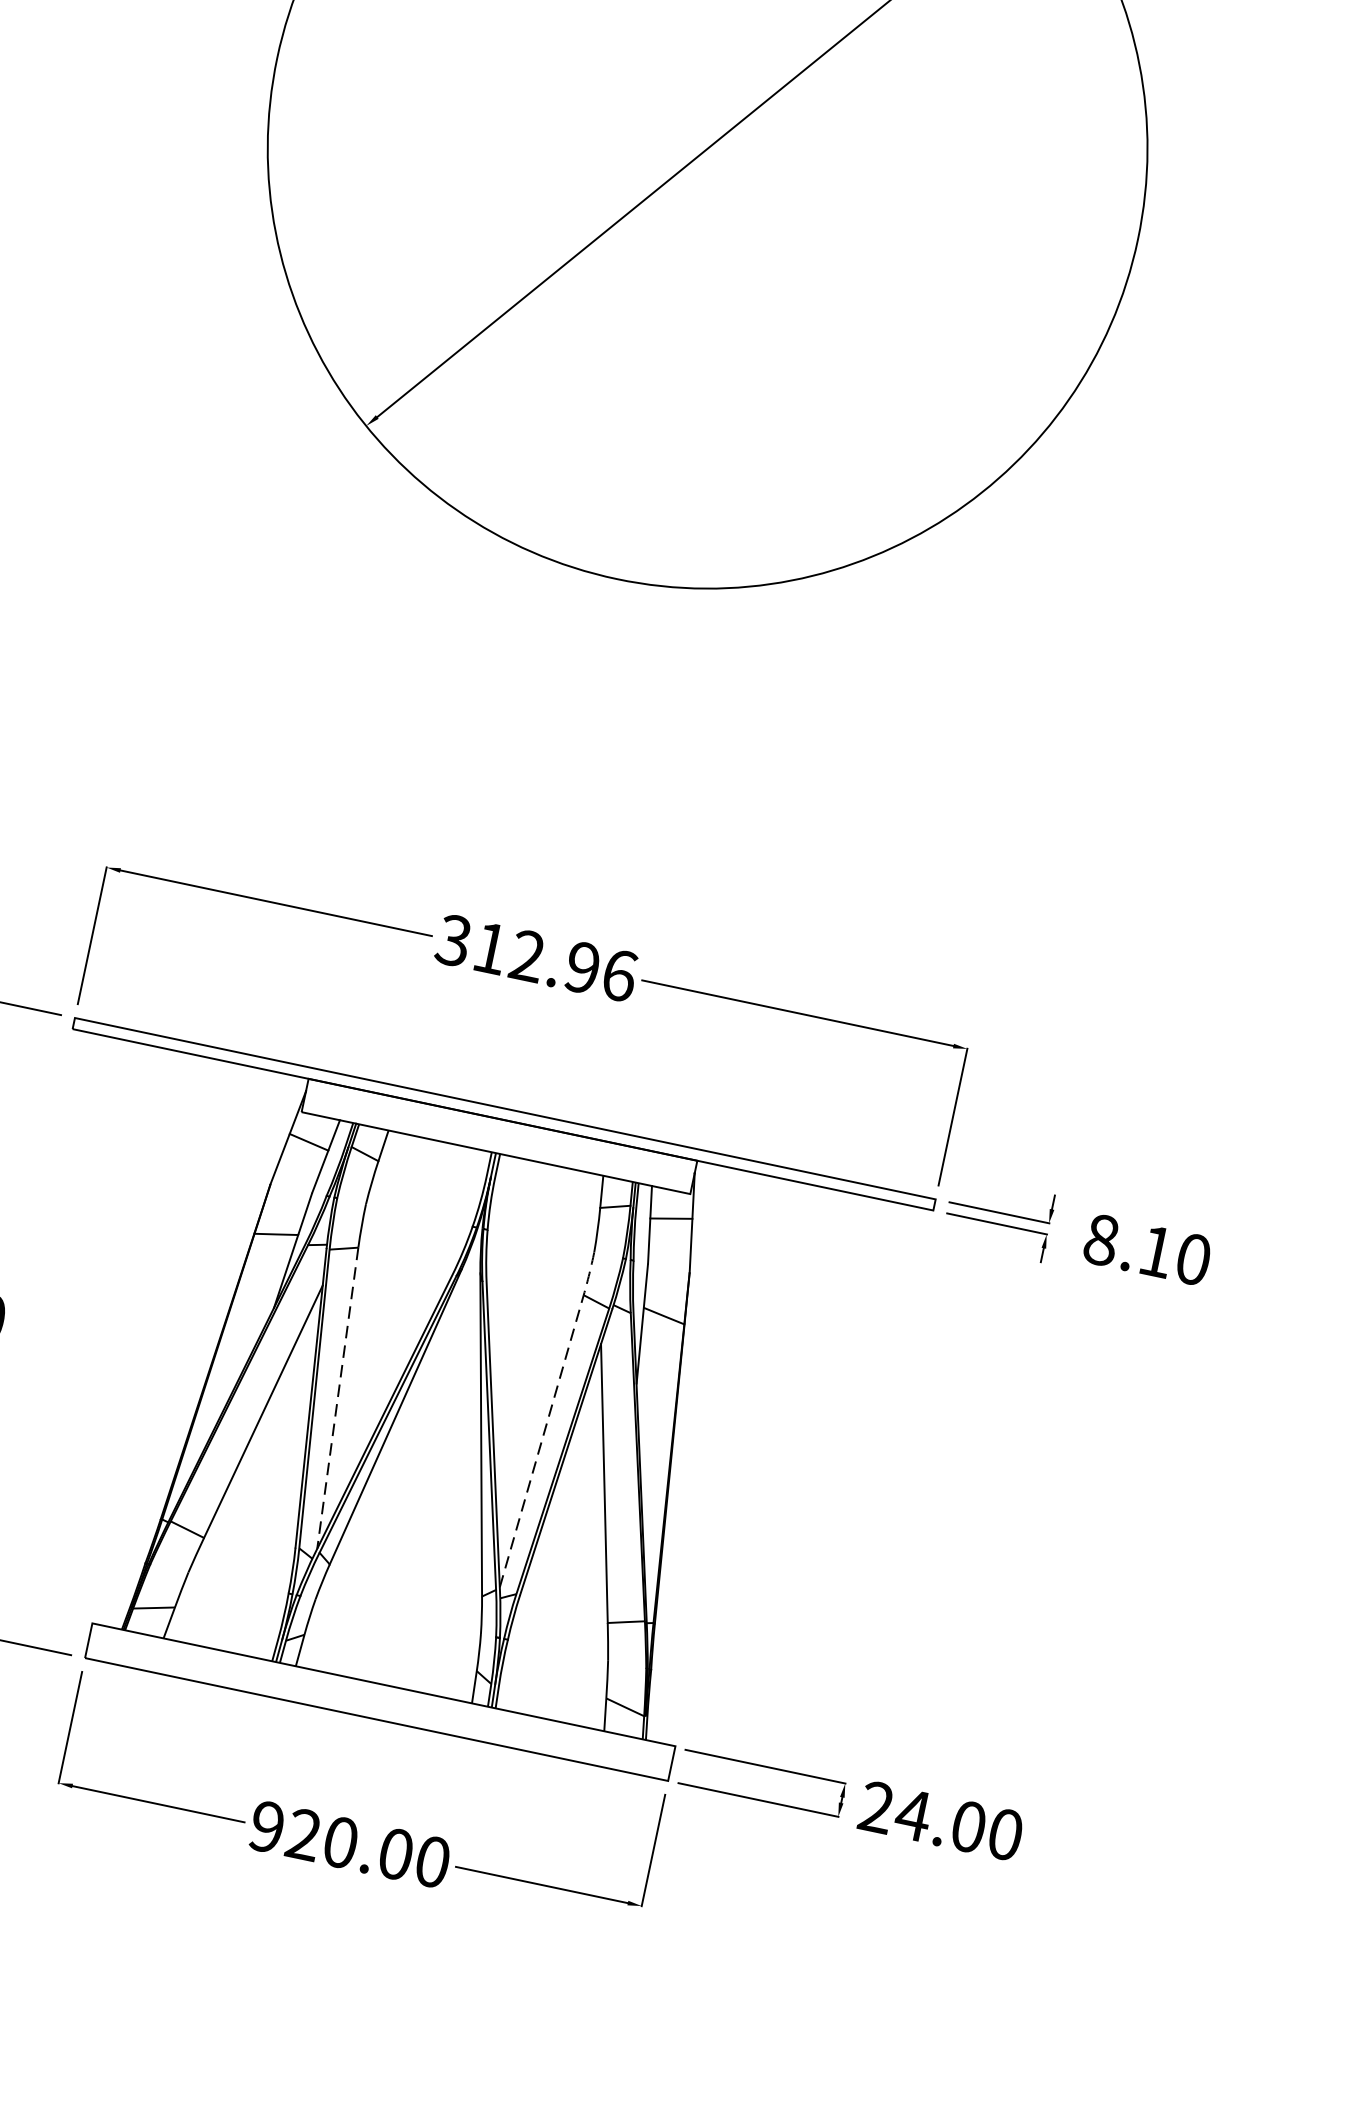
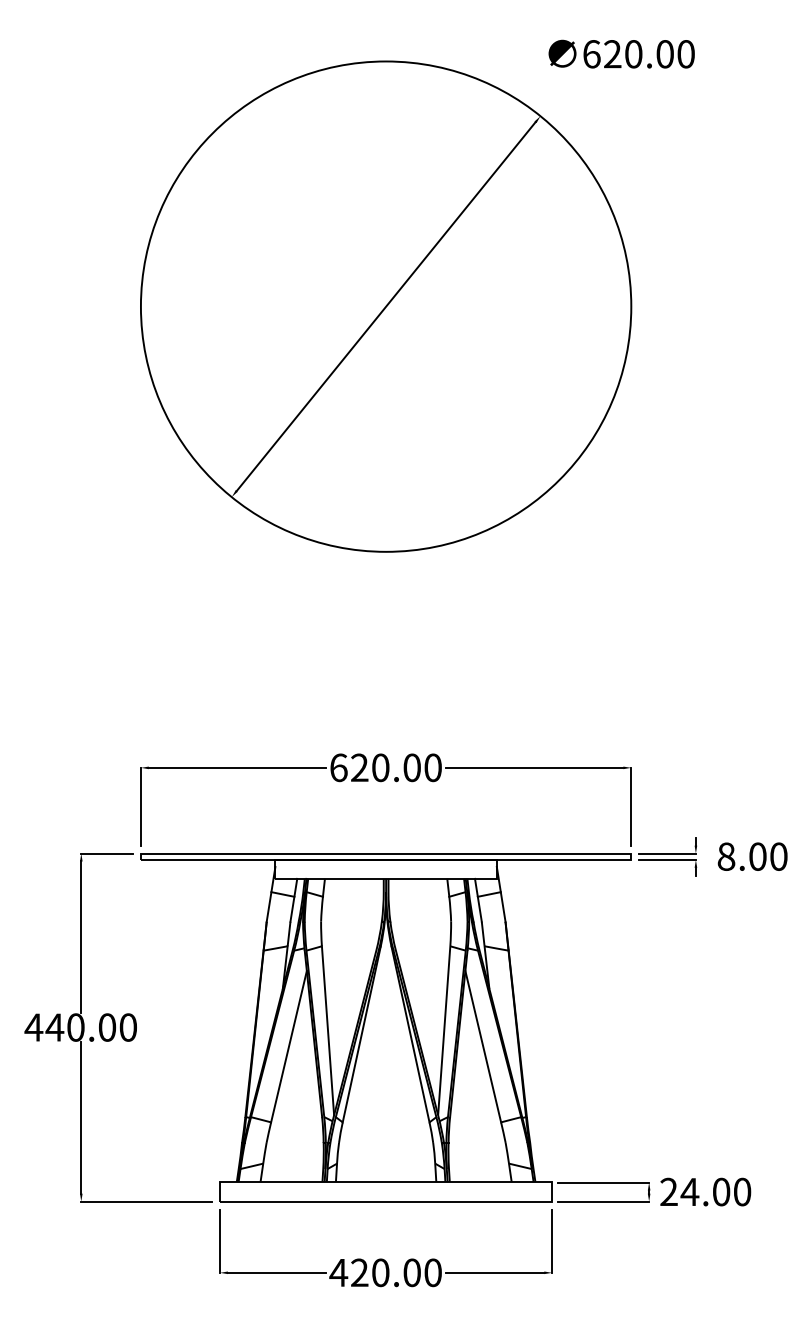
text: (536, 957) -> (385, 767), 312.96 -> 620.00
text: (1156, 1251) -> (757, 856), 8.10 -> 8.00
line: (338, 1397) -> (328, 1030), dashed -> solid
line: (550, 1413) -> (445, 1014), dashed -> solid
text: (266, 1826) -> (338, 1272), 920.00 -> 420.00

